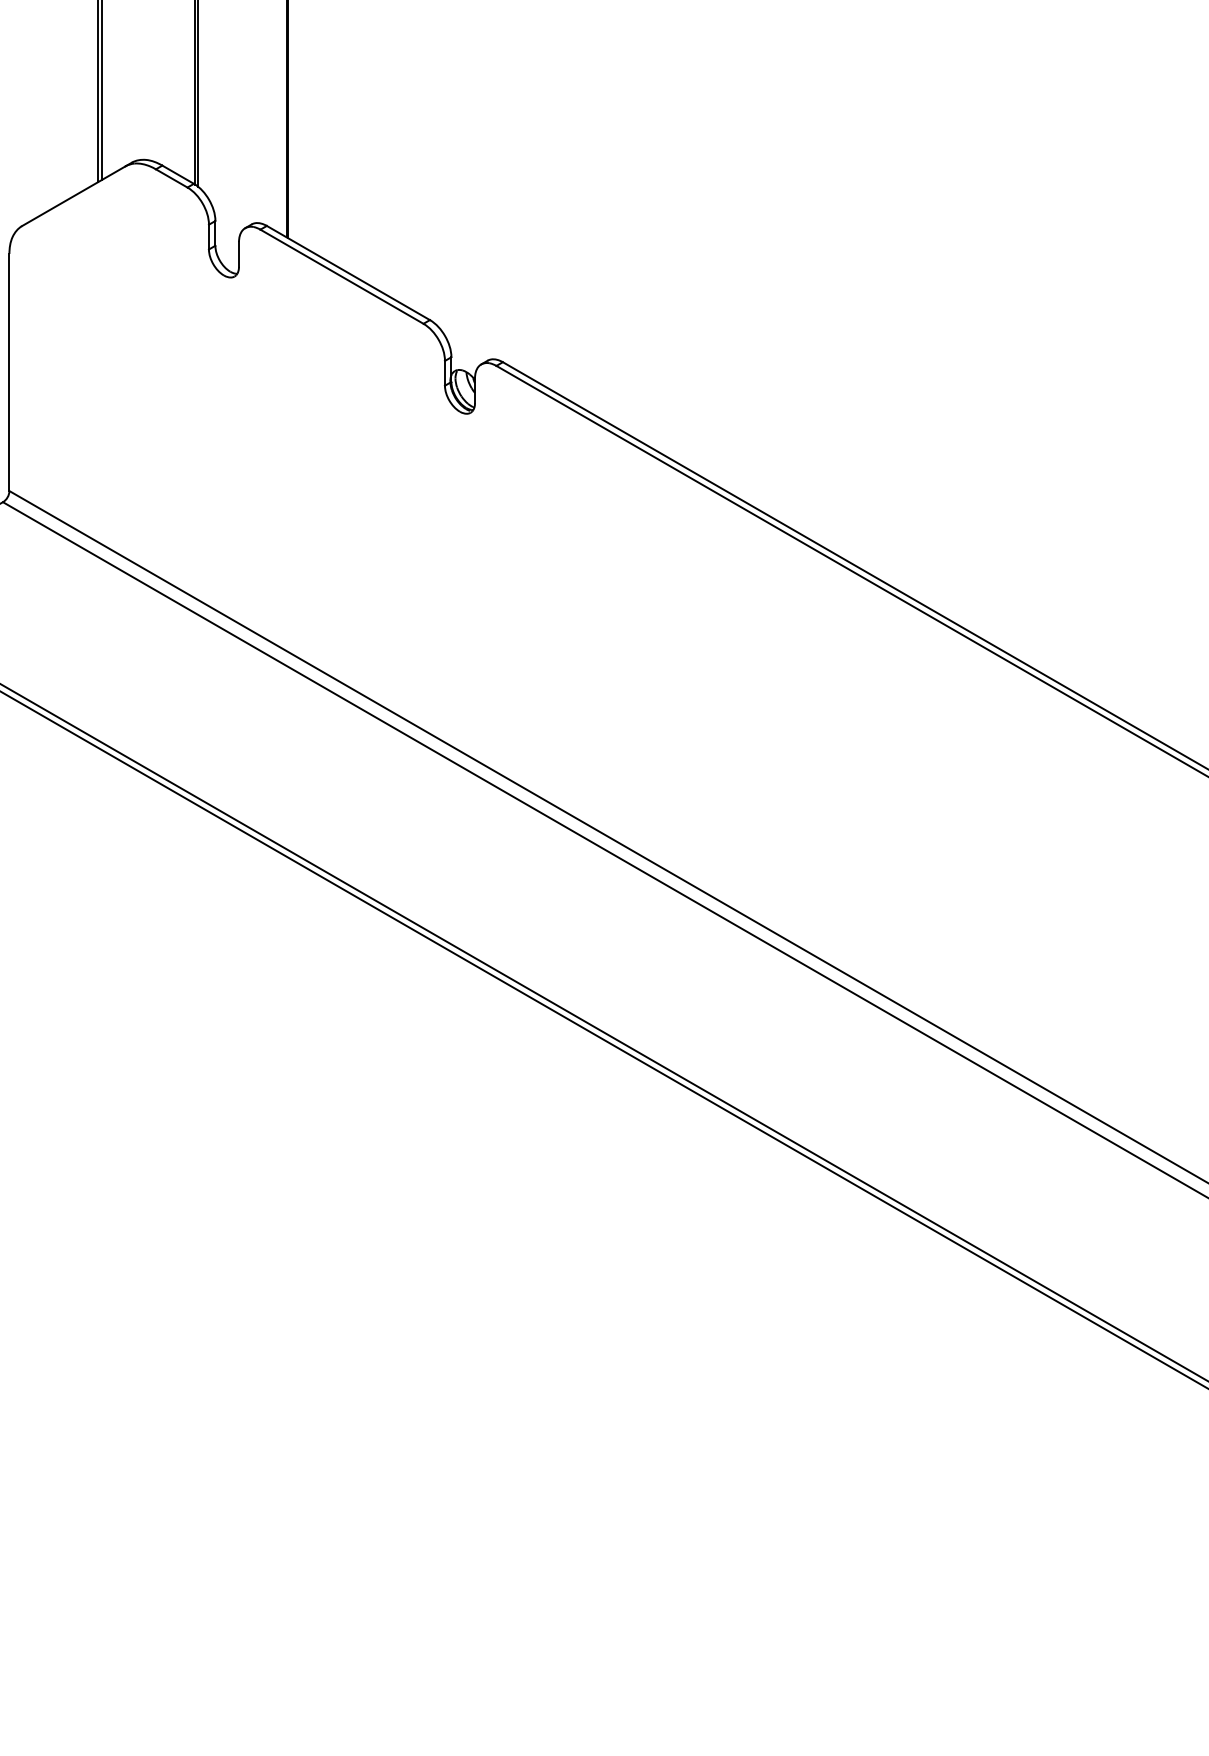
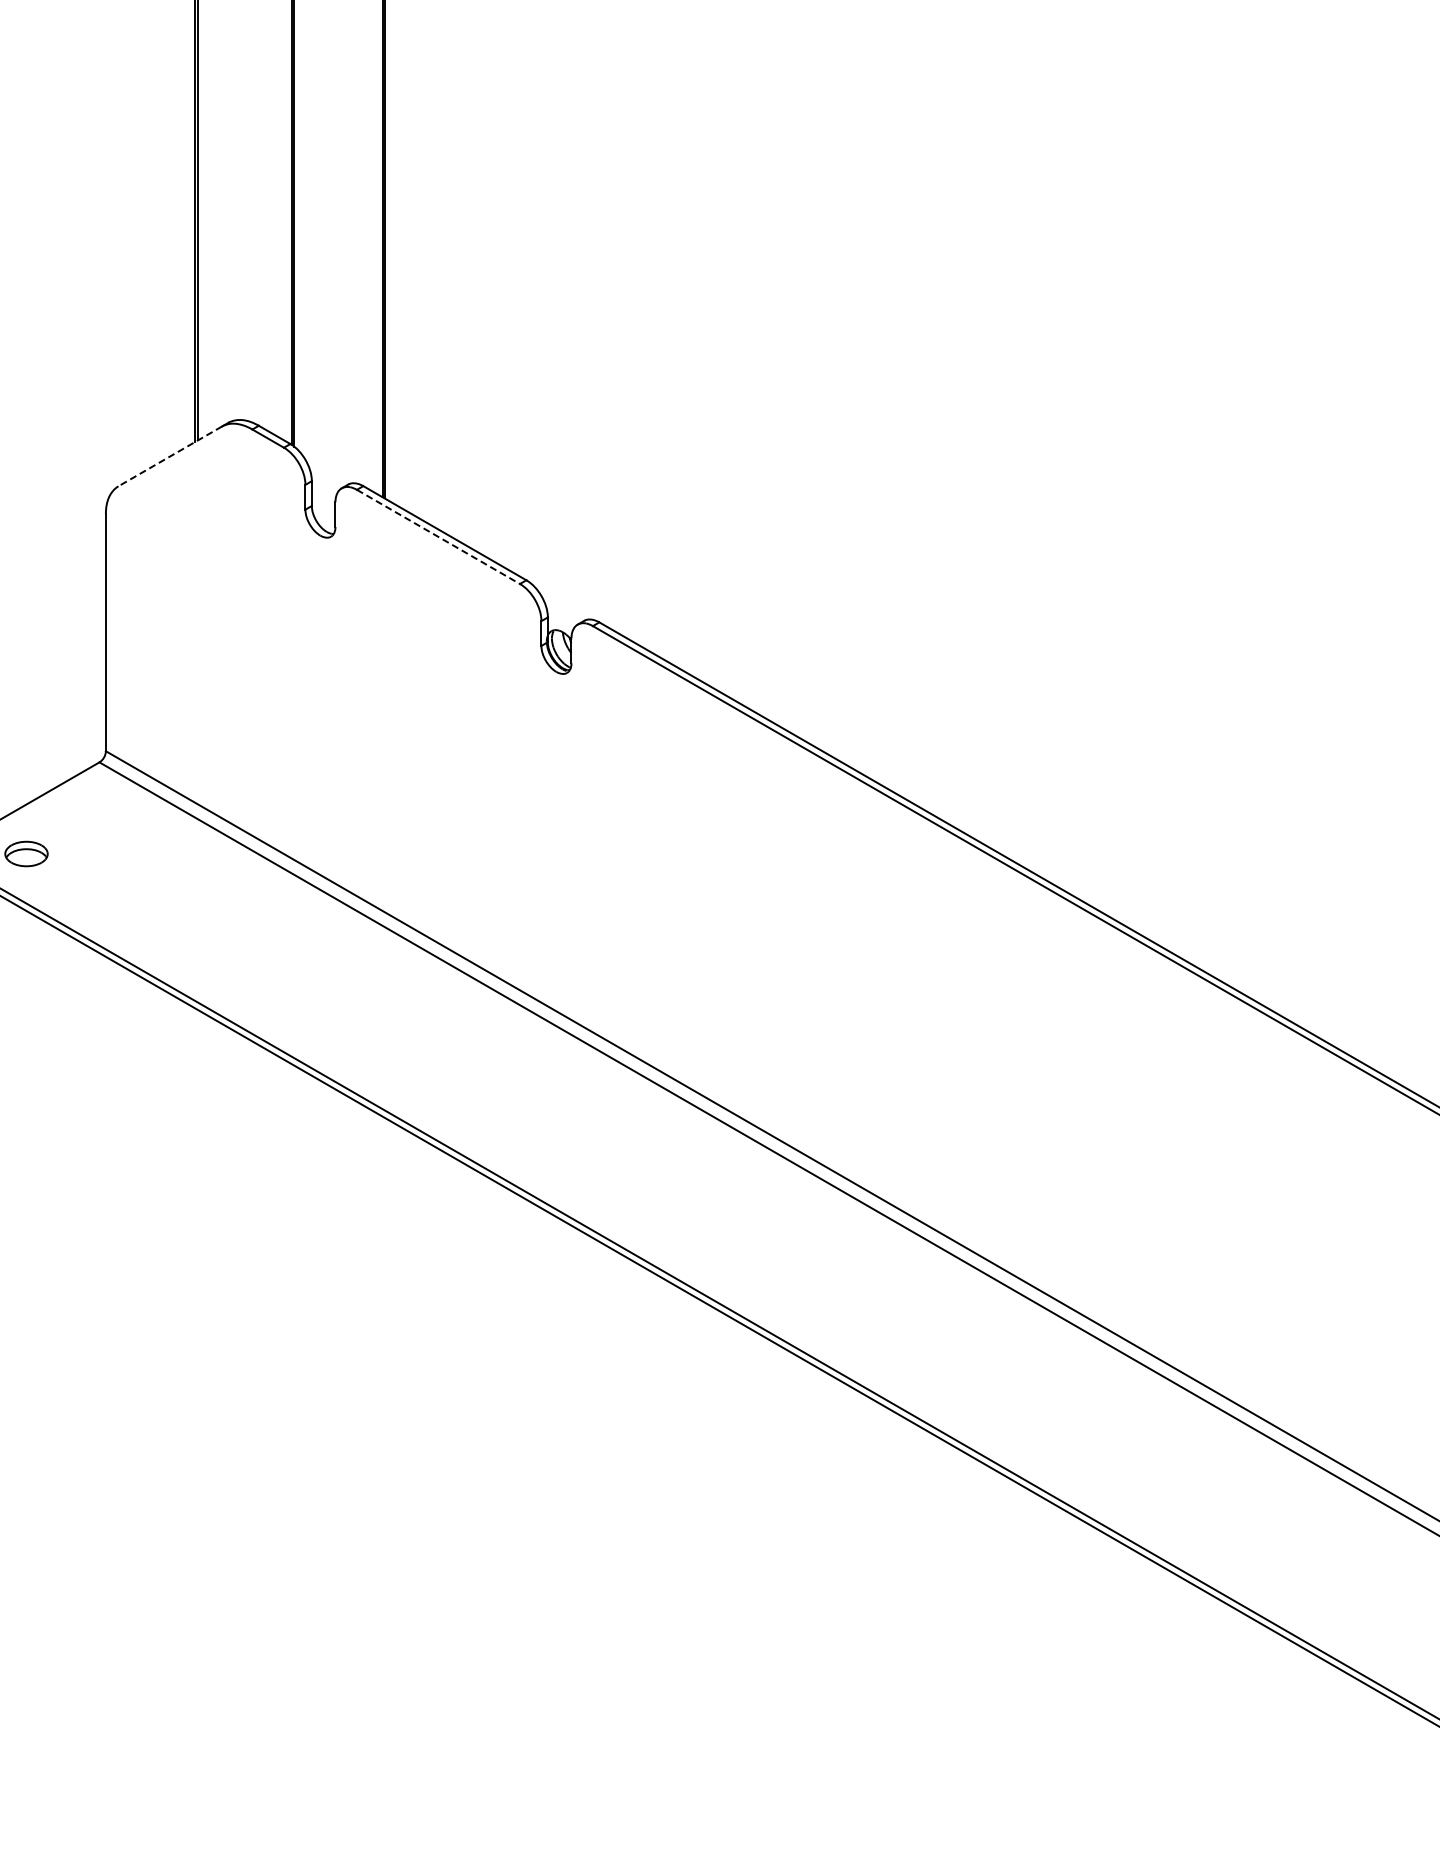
line: (74, 196) -> (170, 456), solid -> dashed
line: (342, 277) -> (438, 537), solid -> dashed

